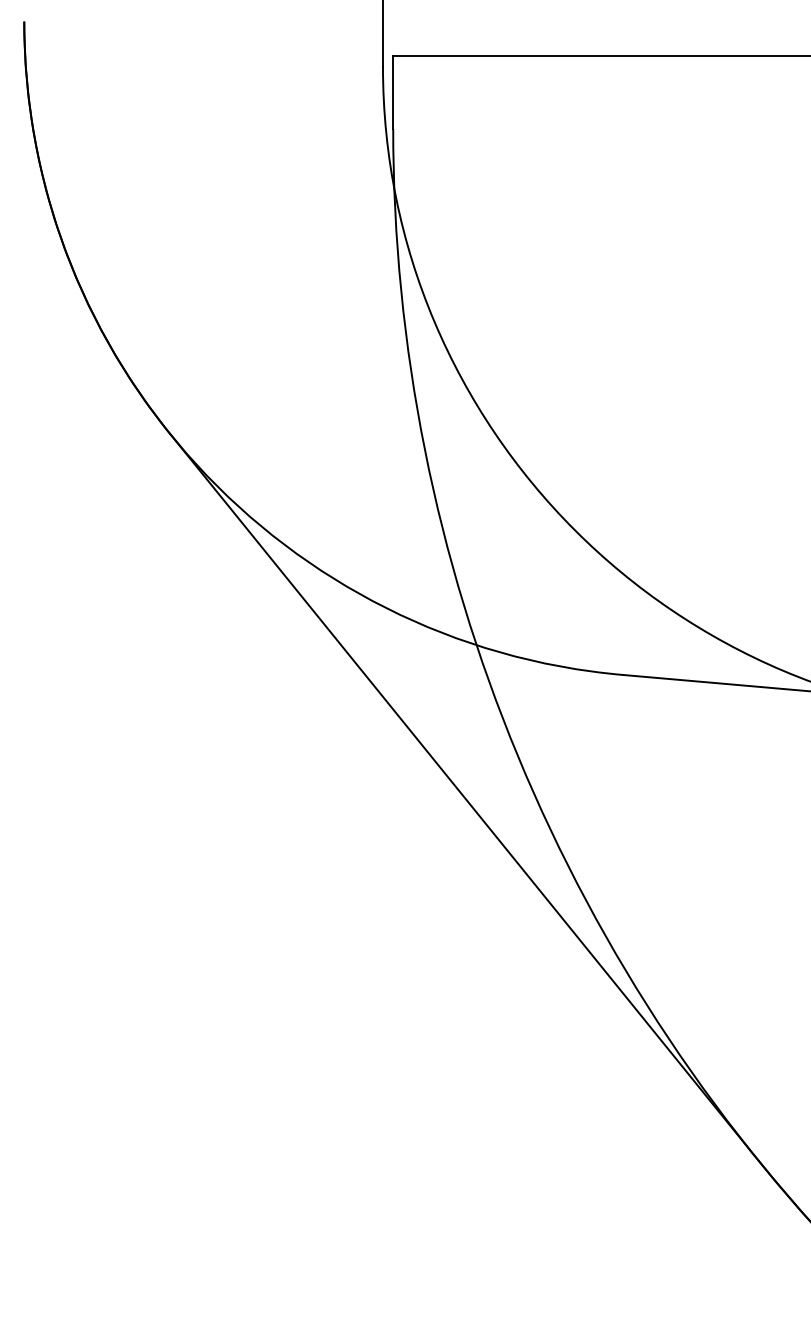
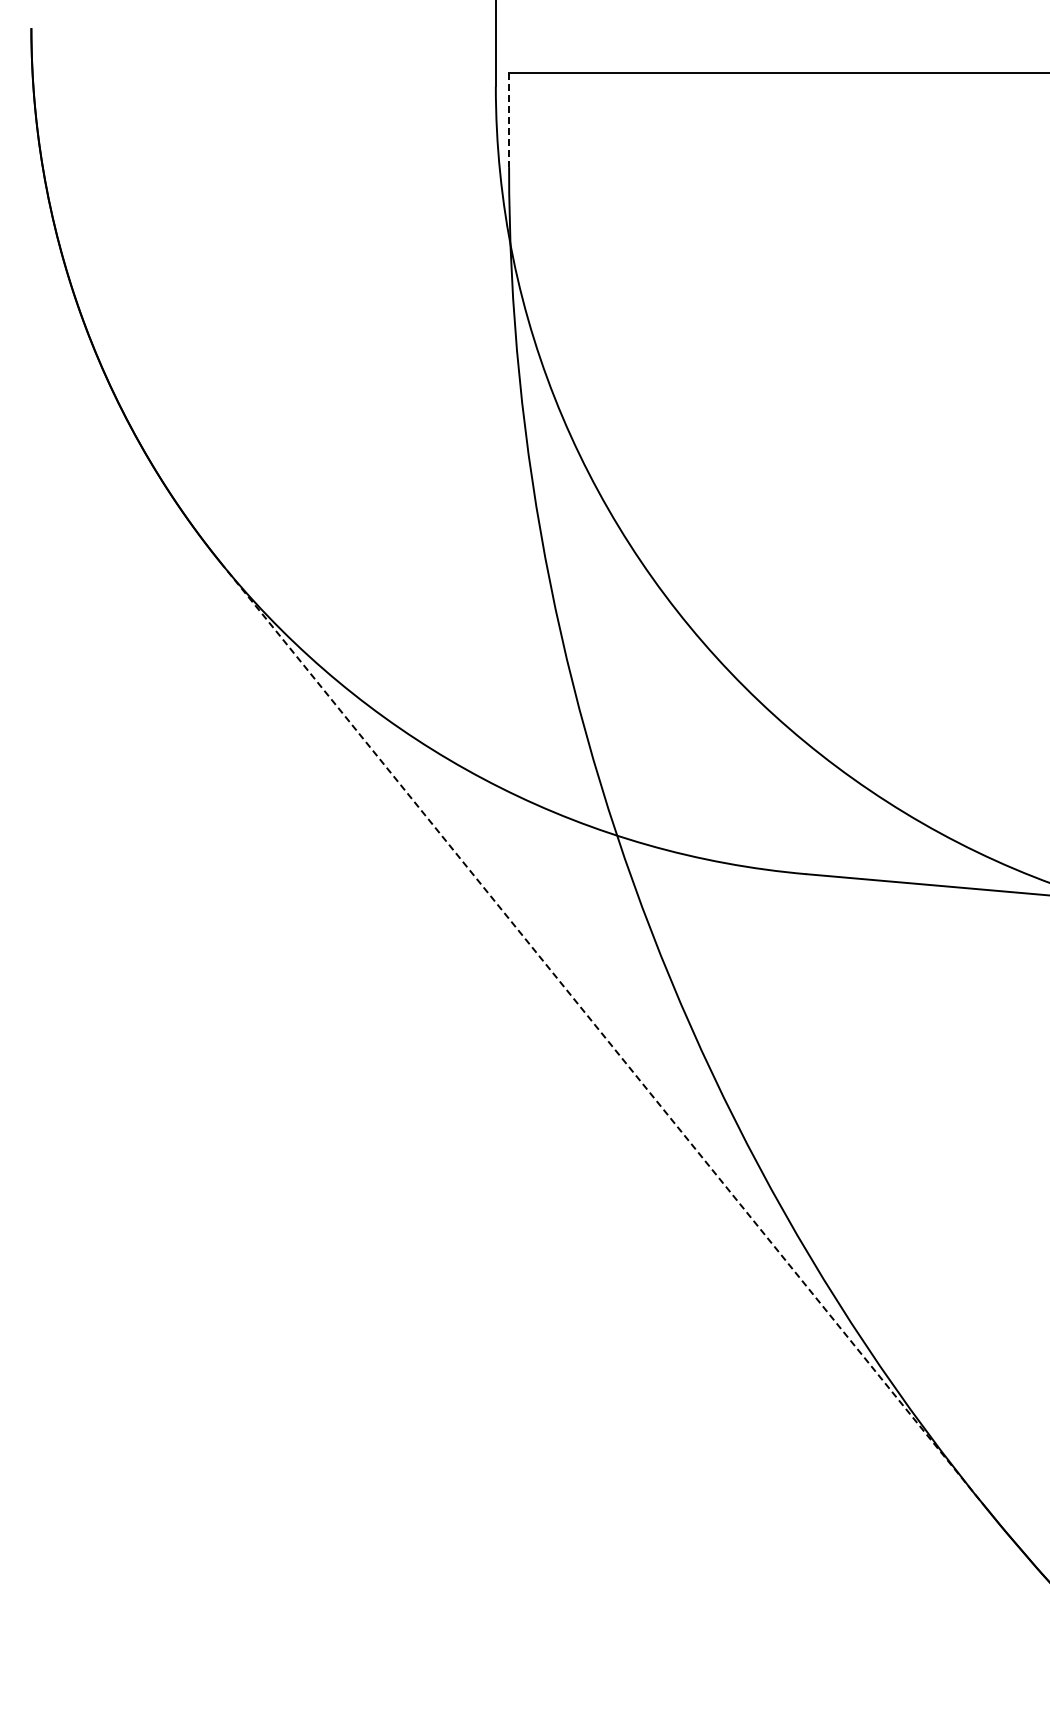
line: (393, 92) -> (509, 120), solid -> dashed
line: (464, 797) -> (601, 1033), solid -> dashed

